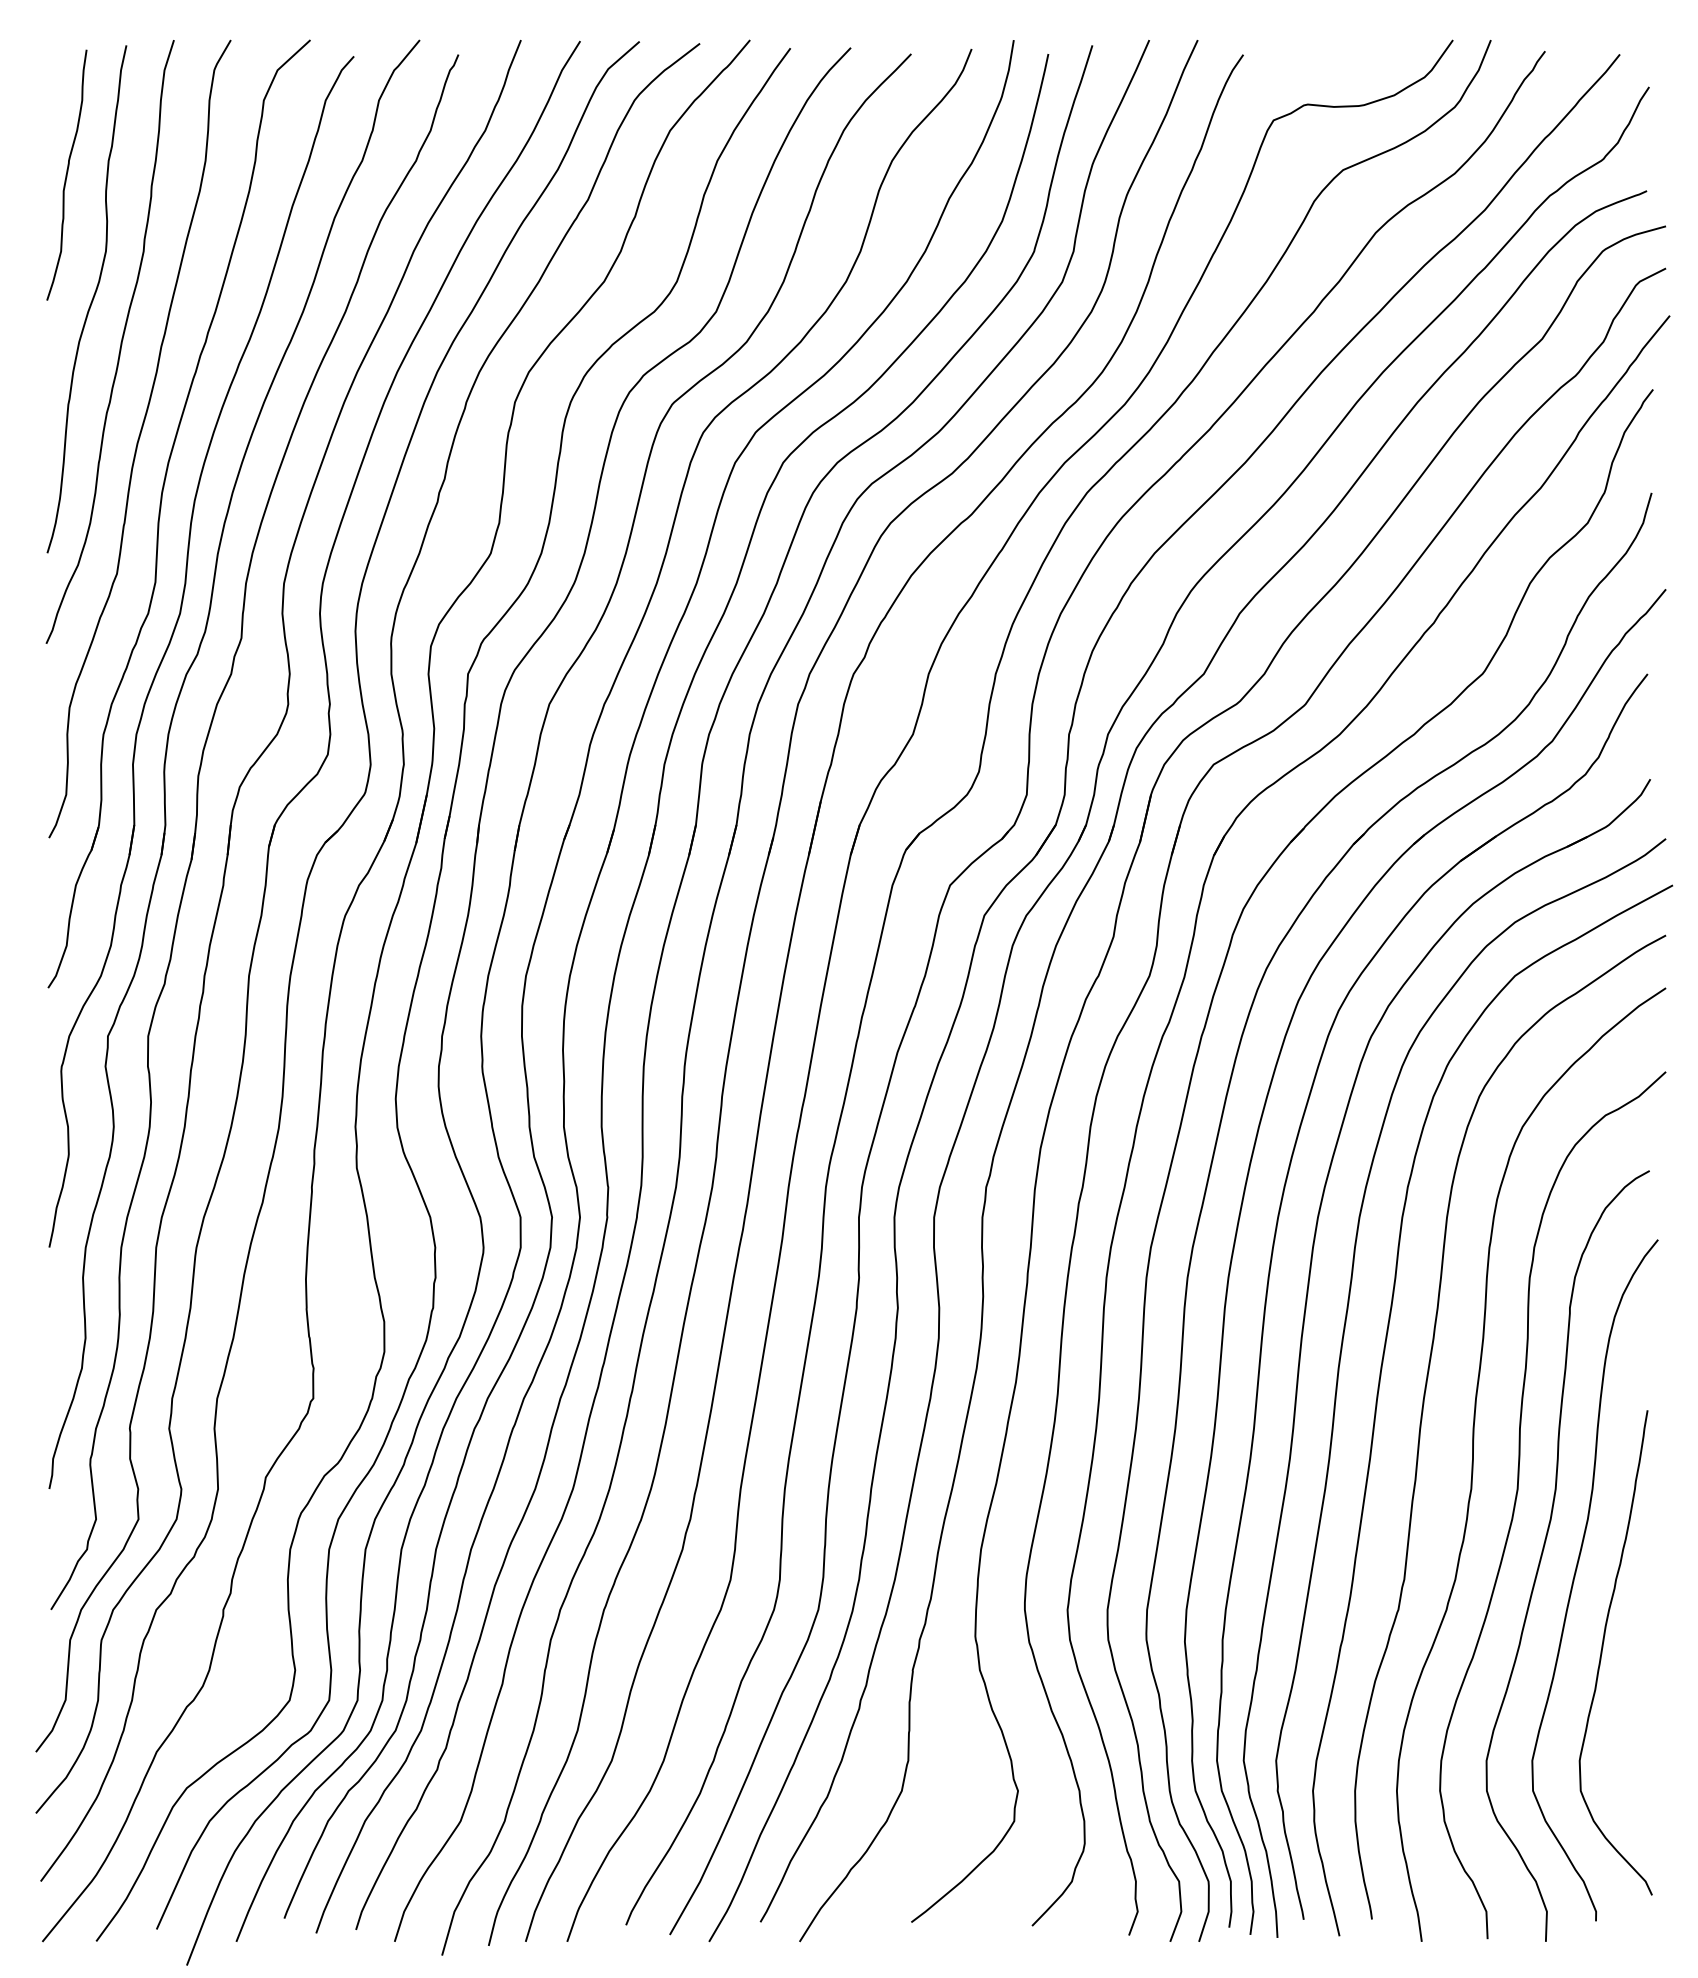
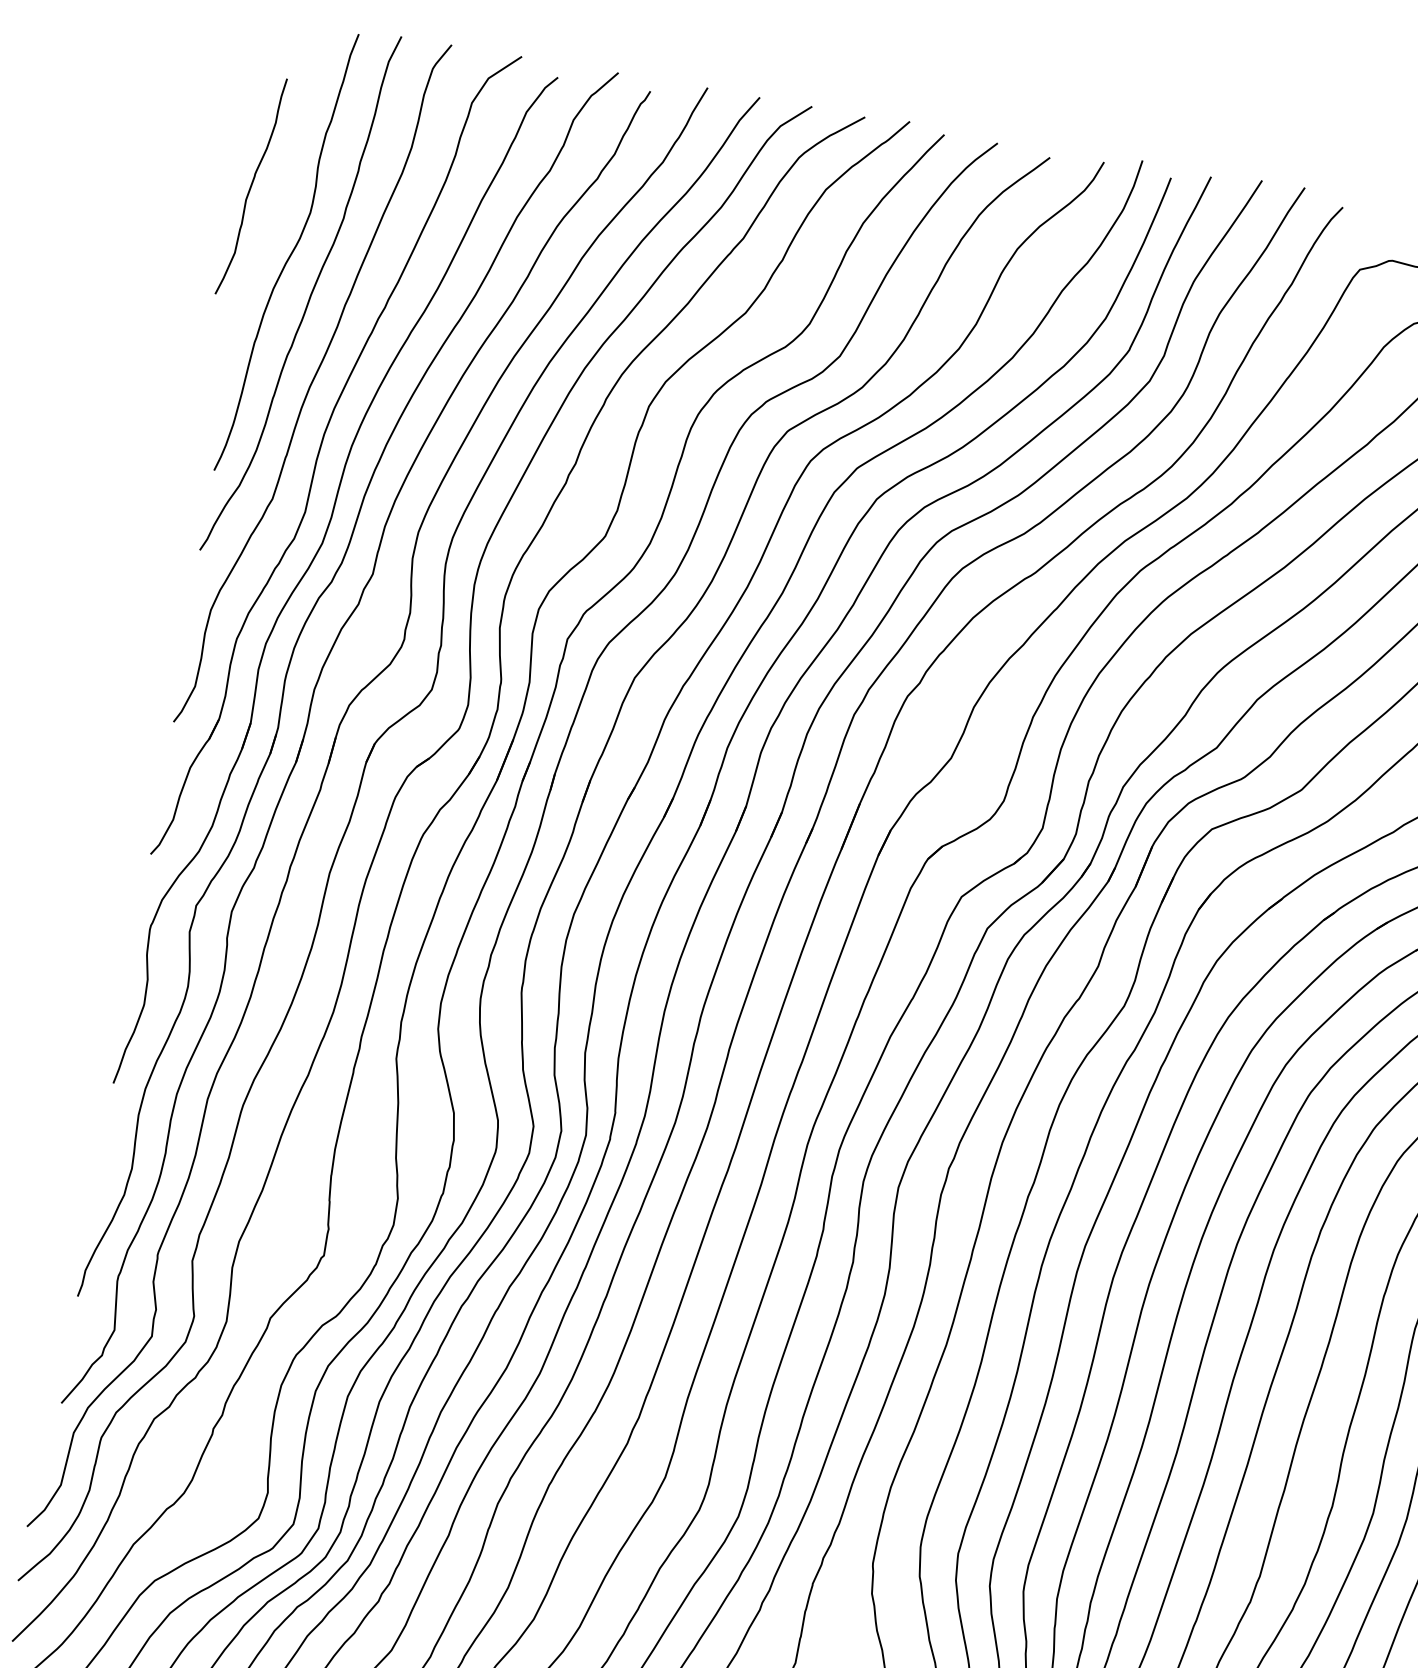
curve: (66, 174) -> (251, 185), moved

